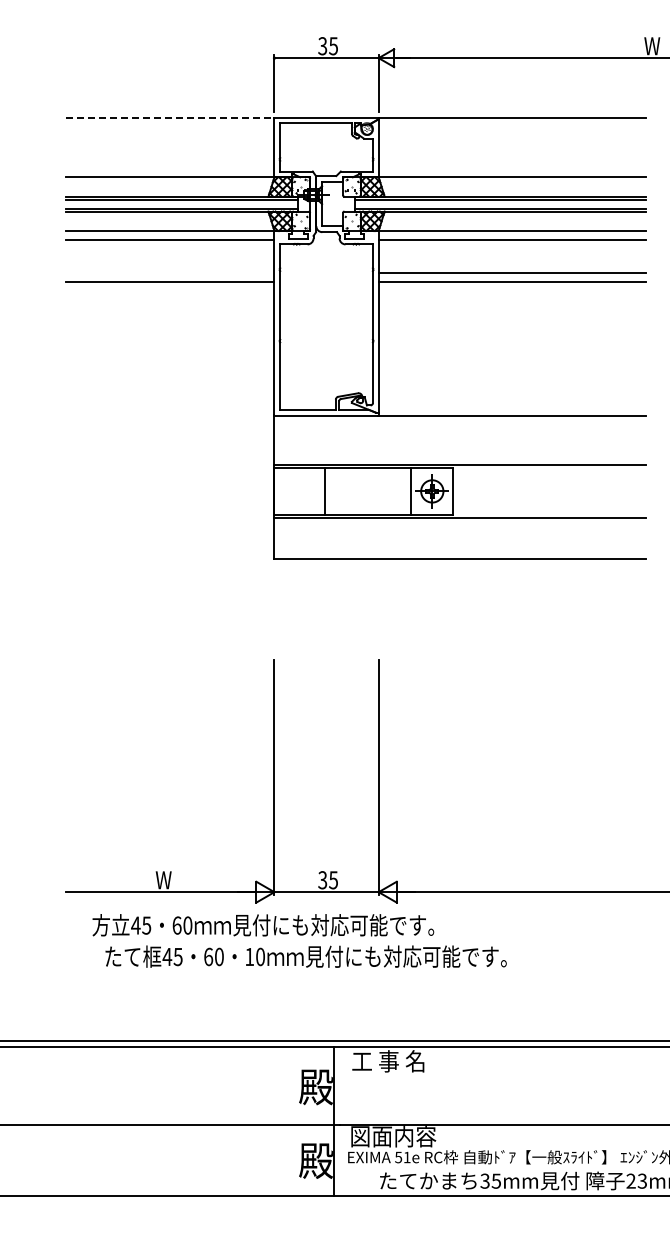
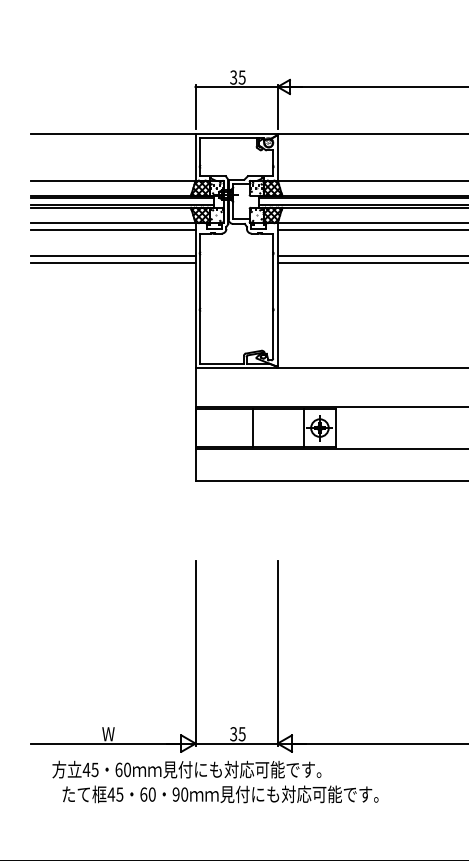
line: (170, 117) -> (113, 133), dashed -> solid
line: (169, 272) -> (113, 255), added
line: (325, 491) -> (253, 428), moved
text: (249, 956) -> (176, 794), 10 -> 90

